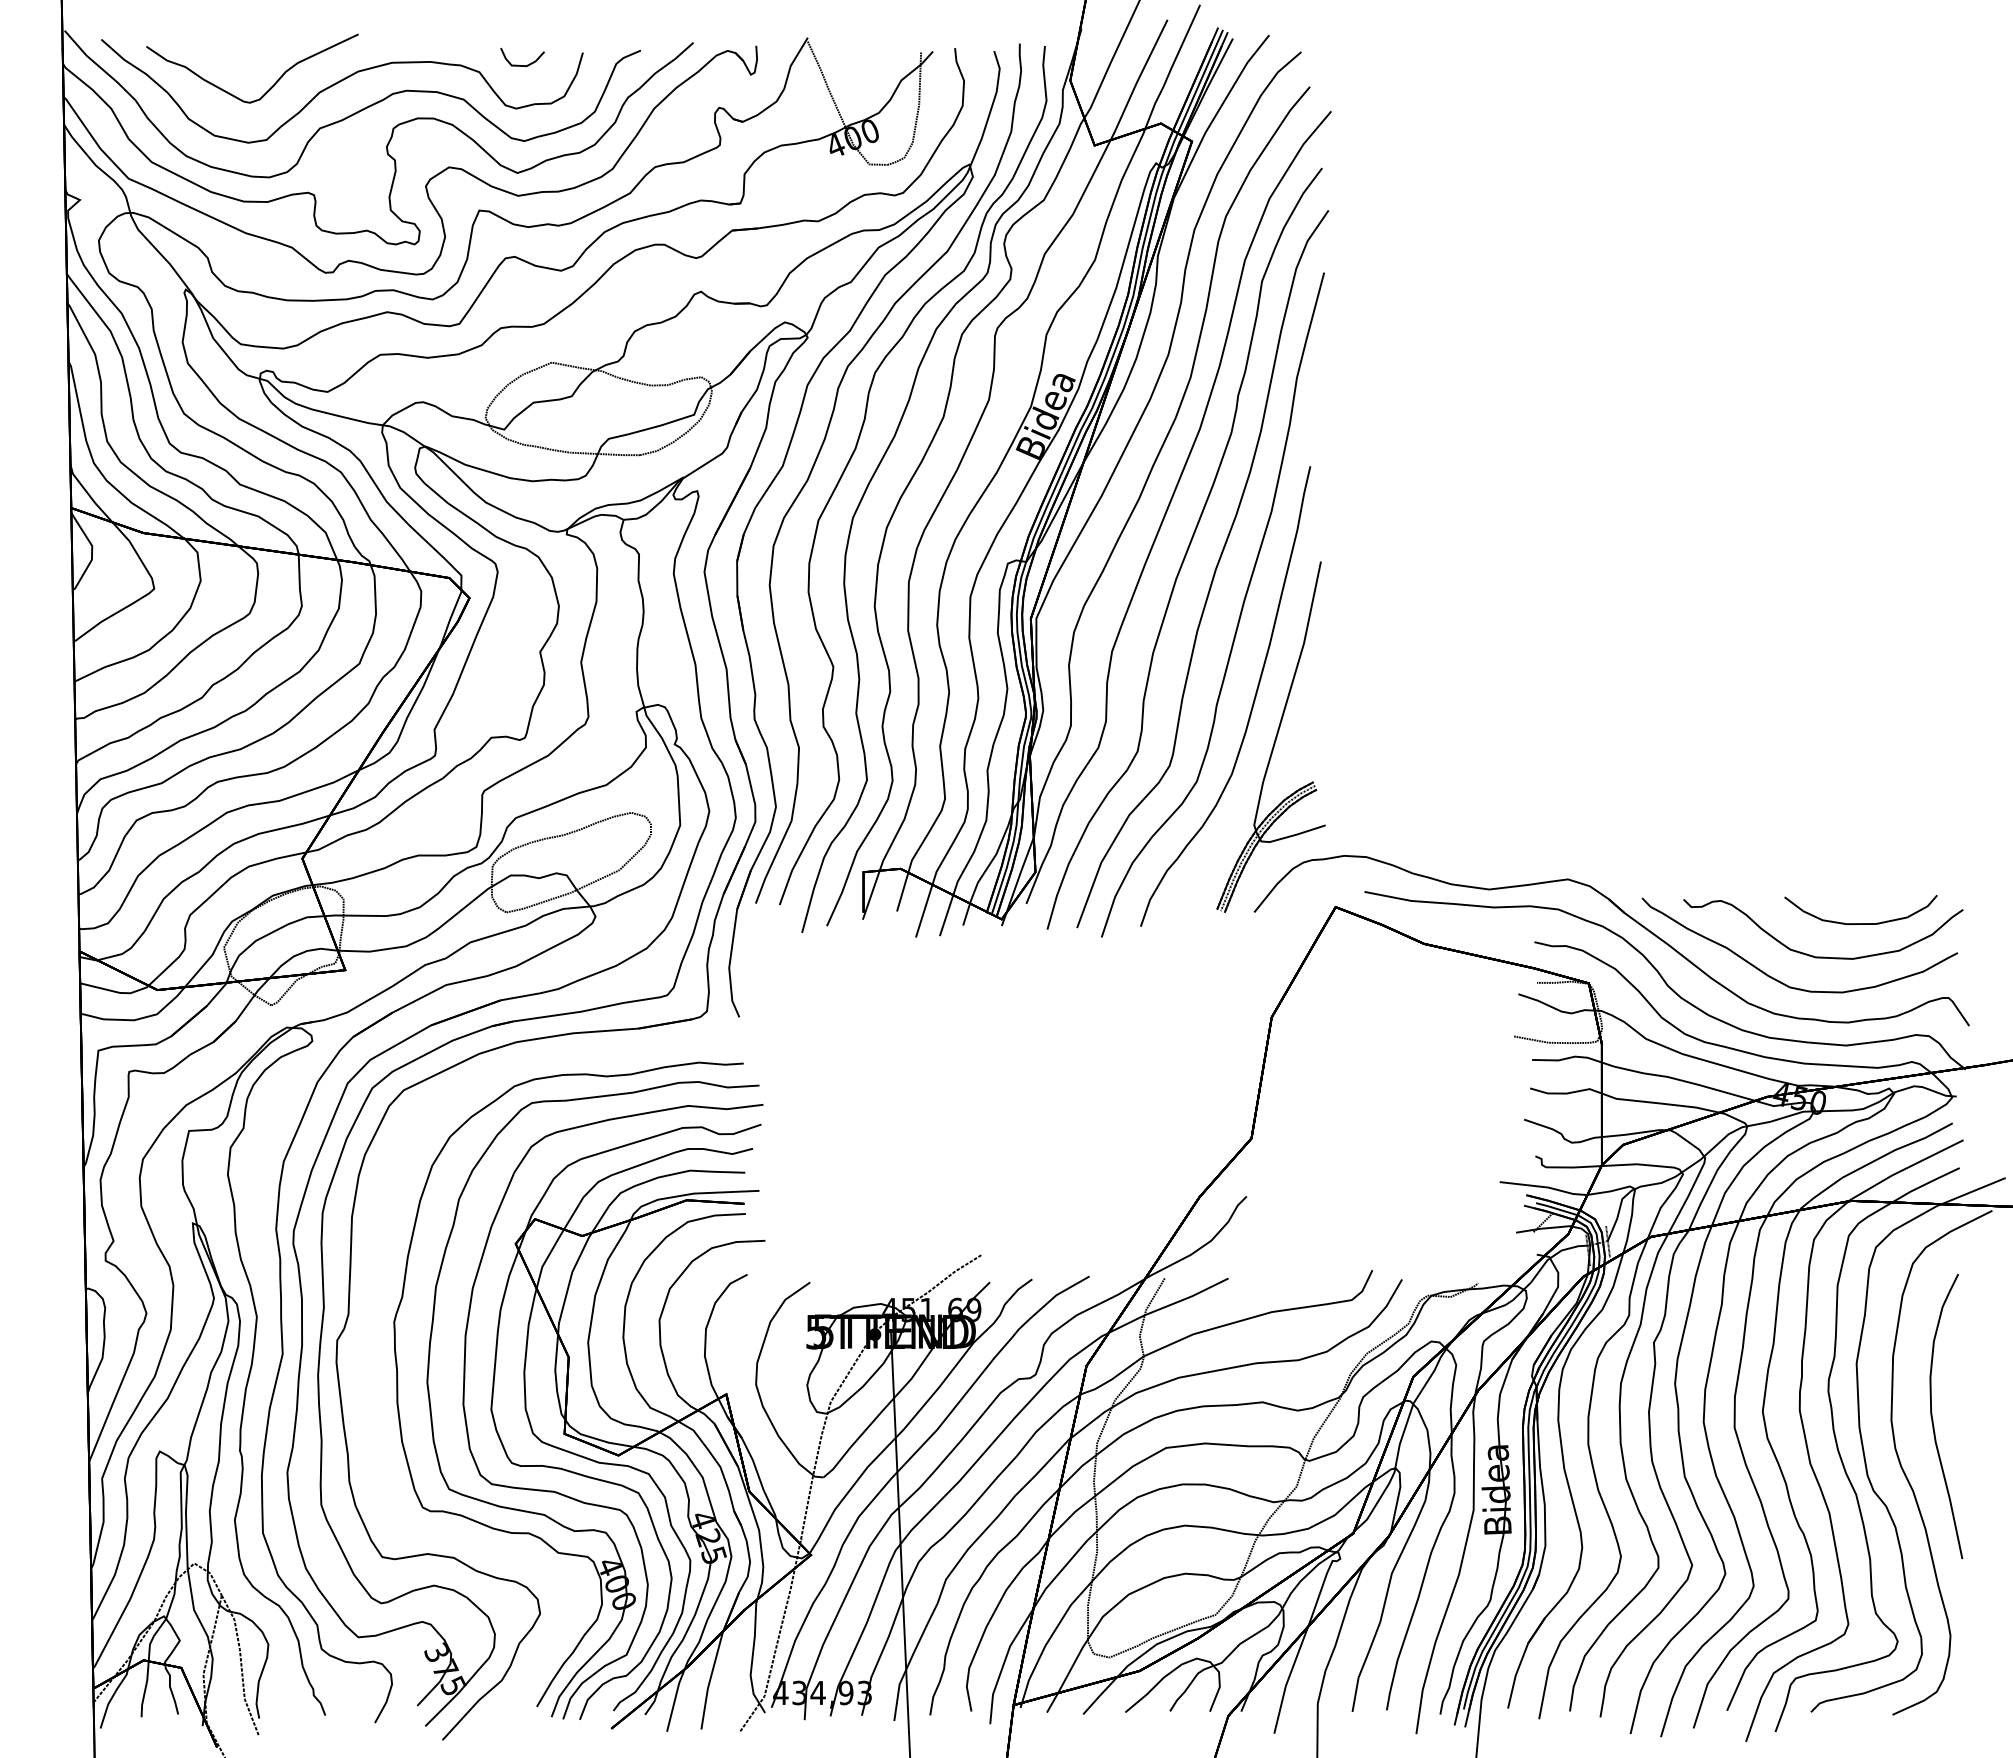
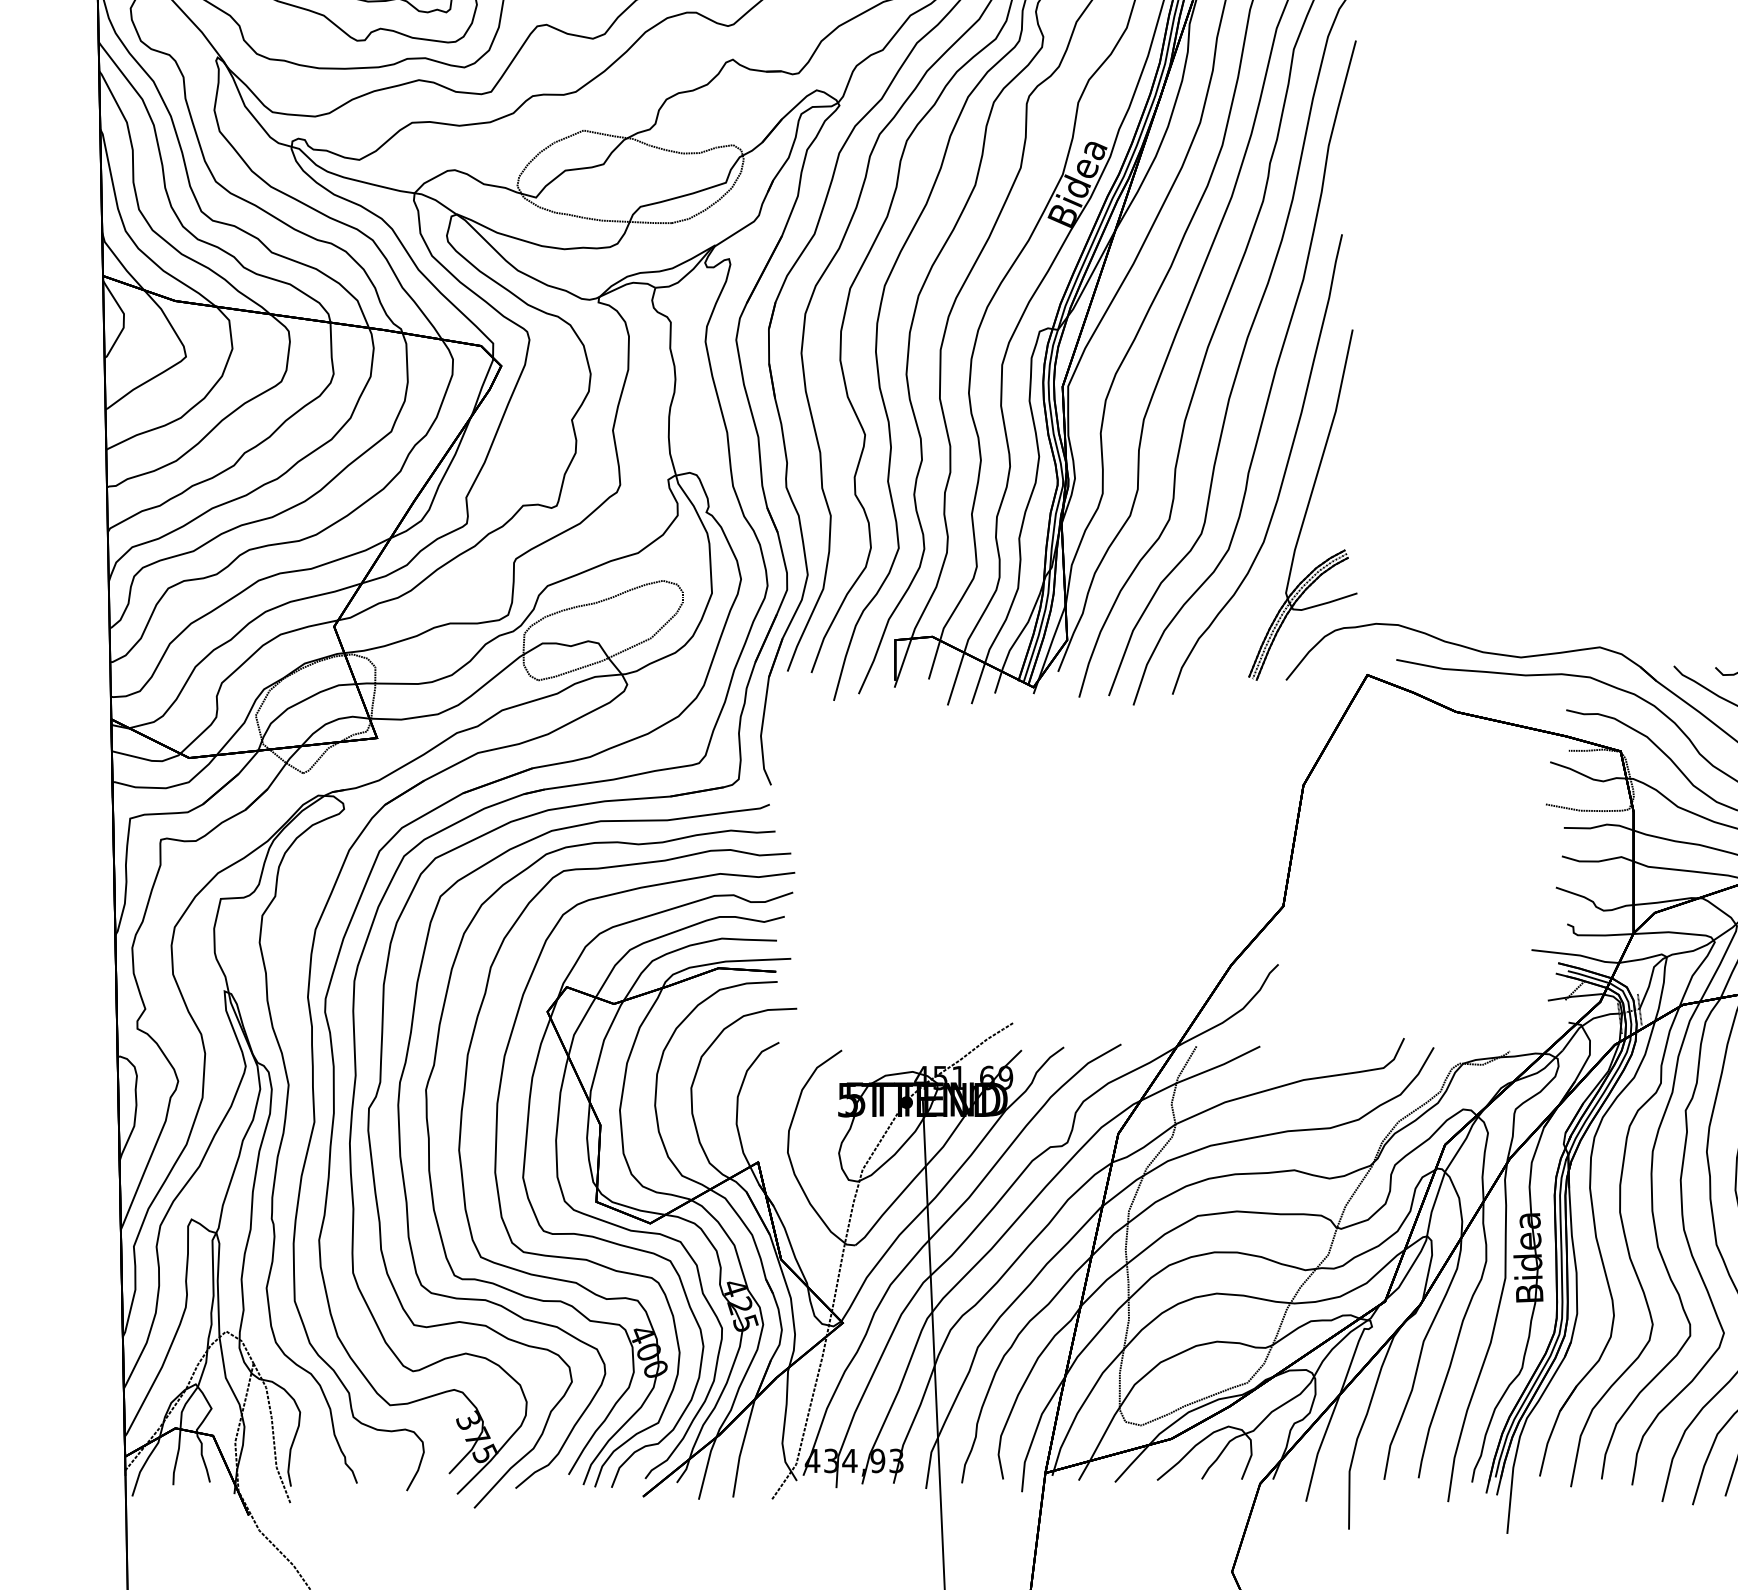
part: (472, 1538) -> (504, 1306), added

